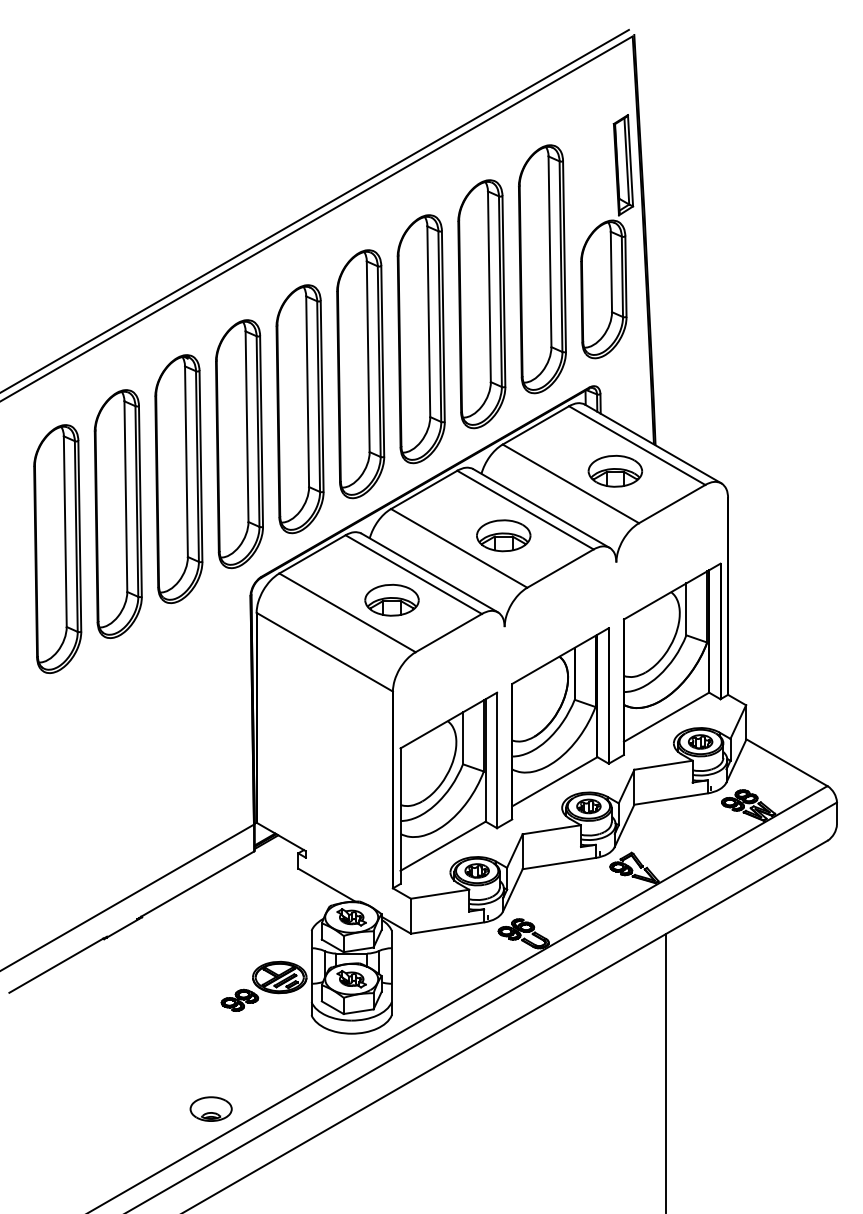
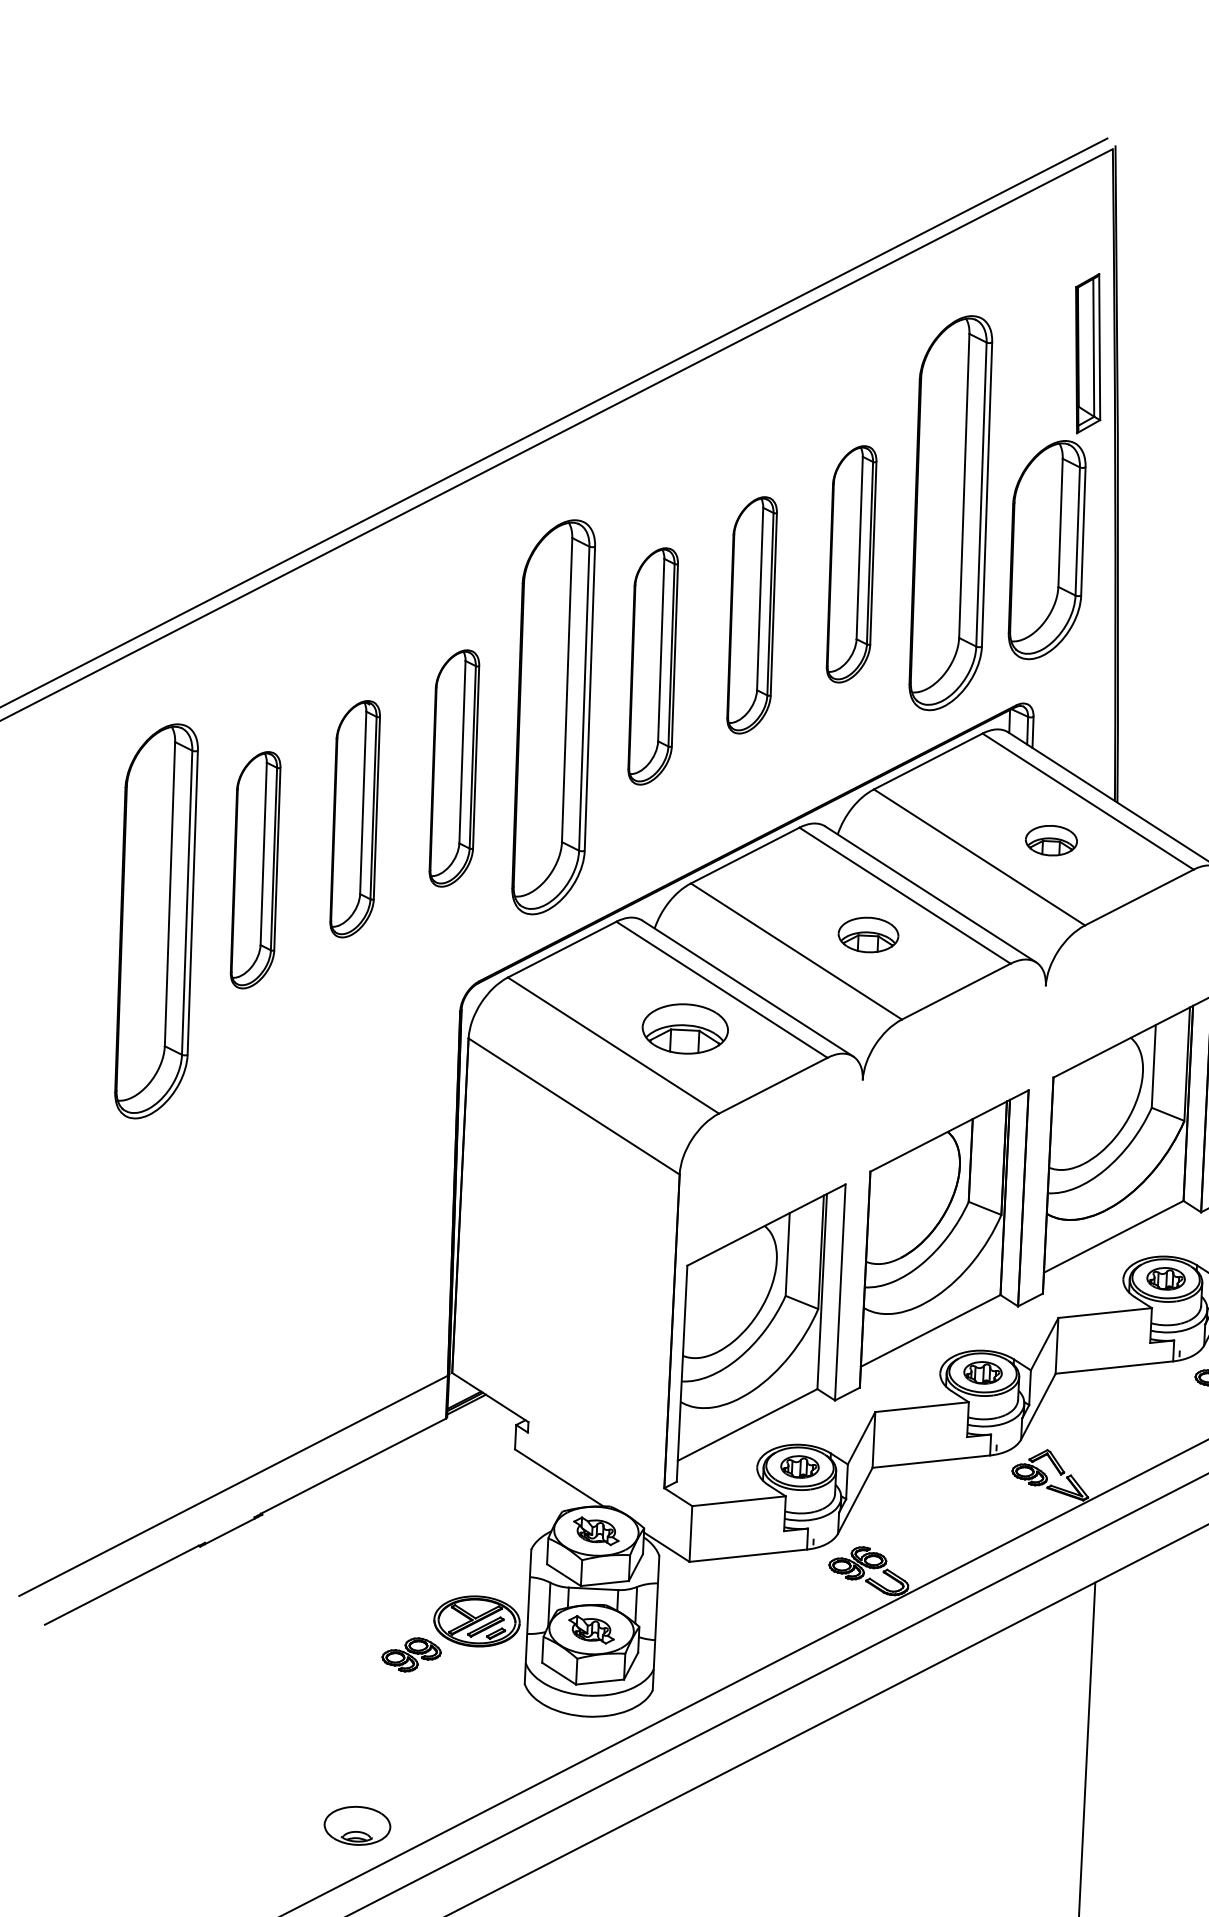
part: (481, 304) -> (850, 564), size x0.6
part: (420, 339) -> (751, 615), size x0.6
part: (360, 374) -> (652, 666), size x0.6
part: (239, 444) -> (454, 768), size x0.6
part: (615, 470) -> (1051, 839), size x0.6
part: (178, 478) -> (354, 818), size x0.6
part: (117, 513) -> (254, 869), size x0.6
part: (503, 535) -> (868, 934), size x0.7

